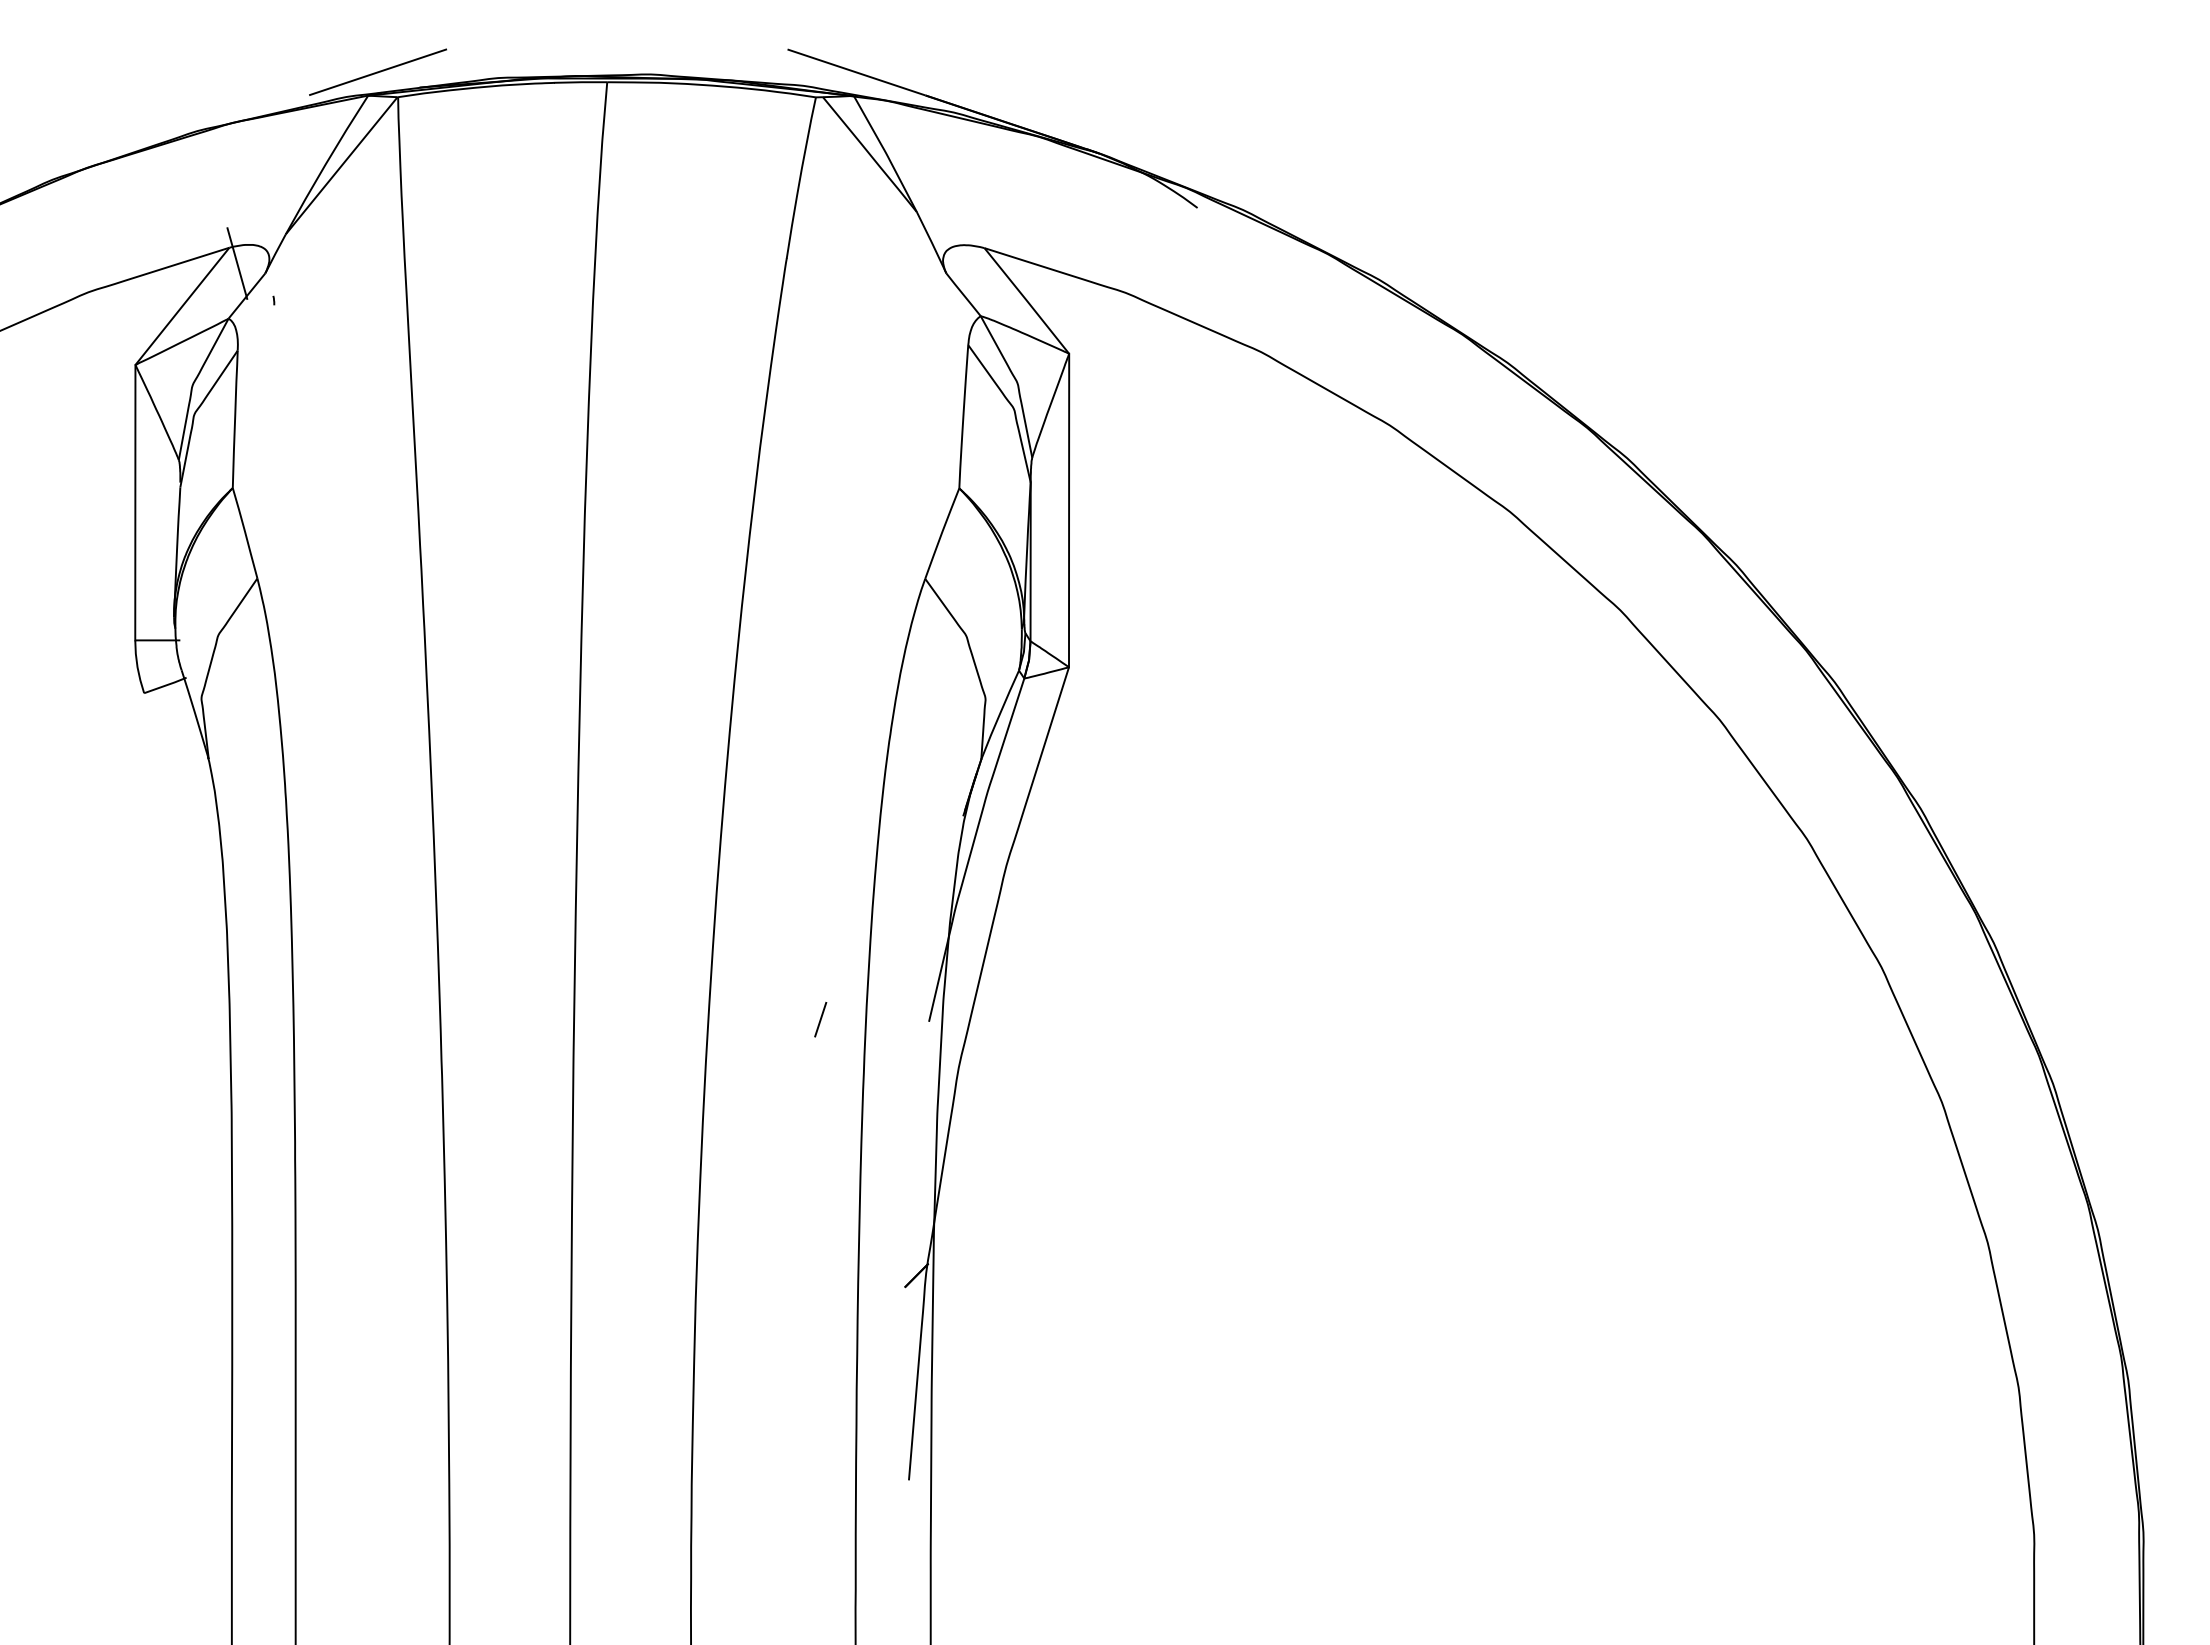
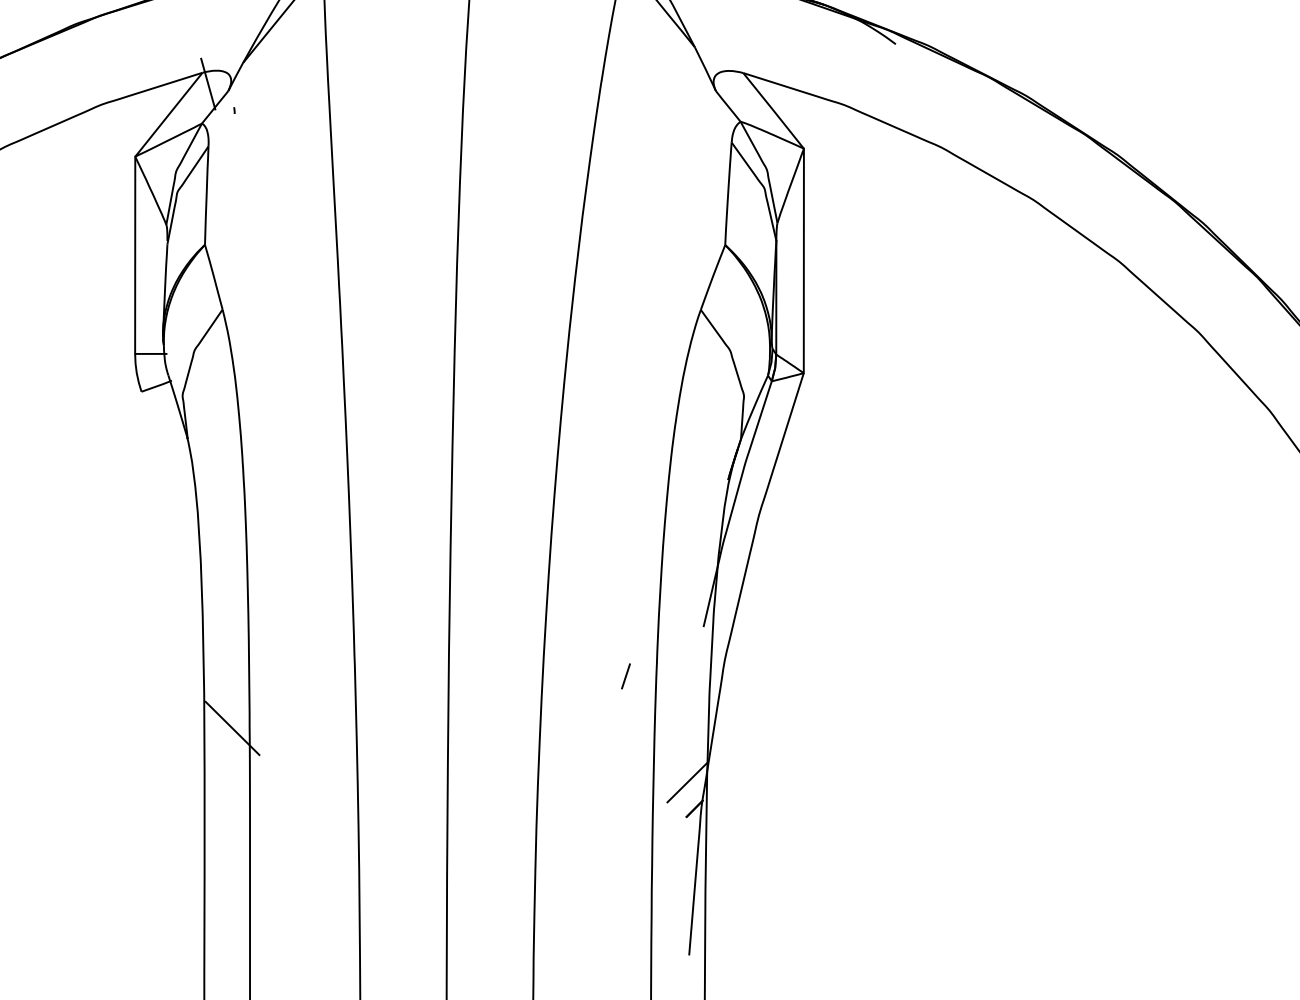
line: (820, 1019) -> (625, 676), moved
line: (270, 1163) -> (231, 728), added
line: (906, 1238) -> (687, 782), added

